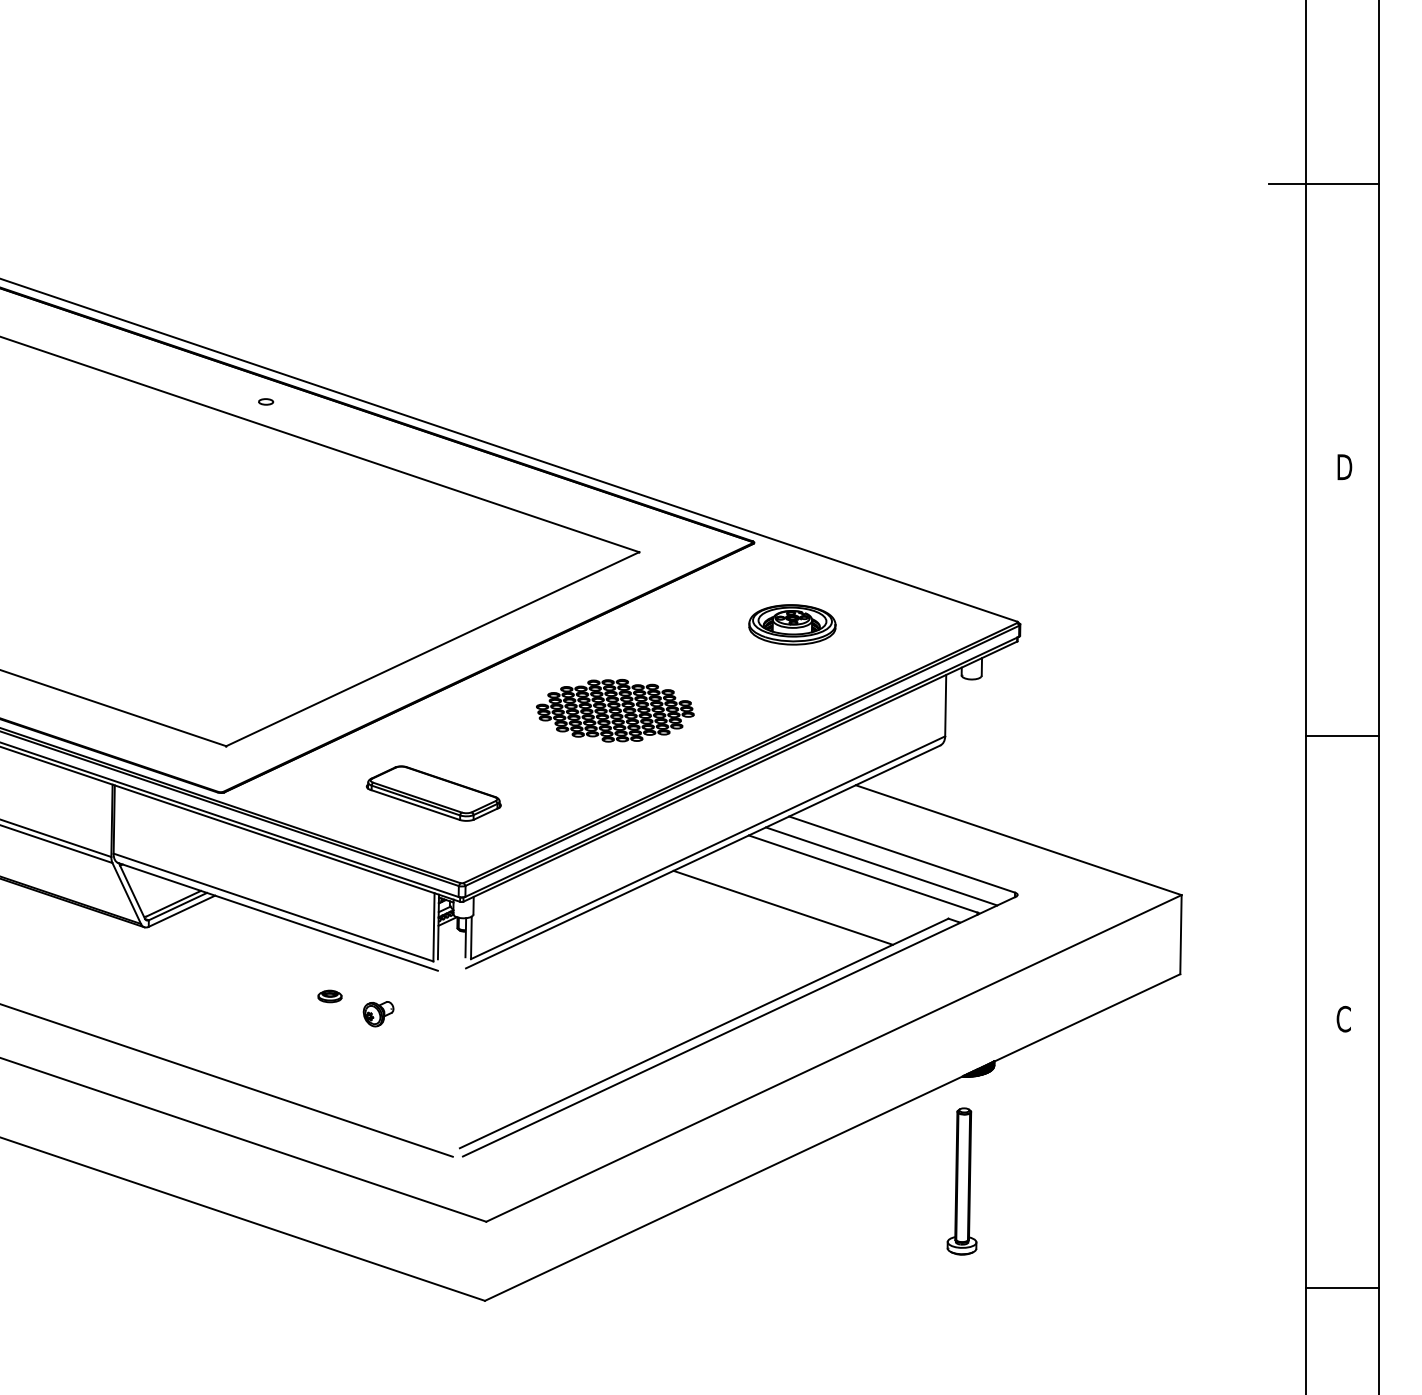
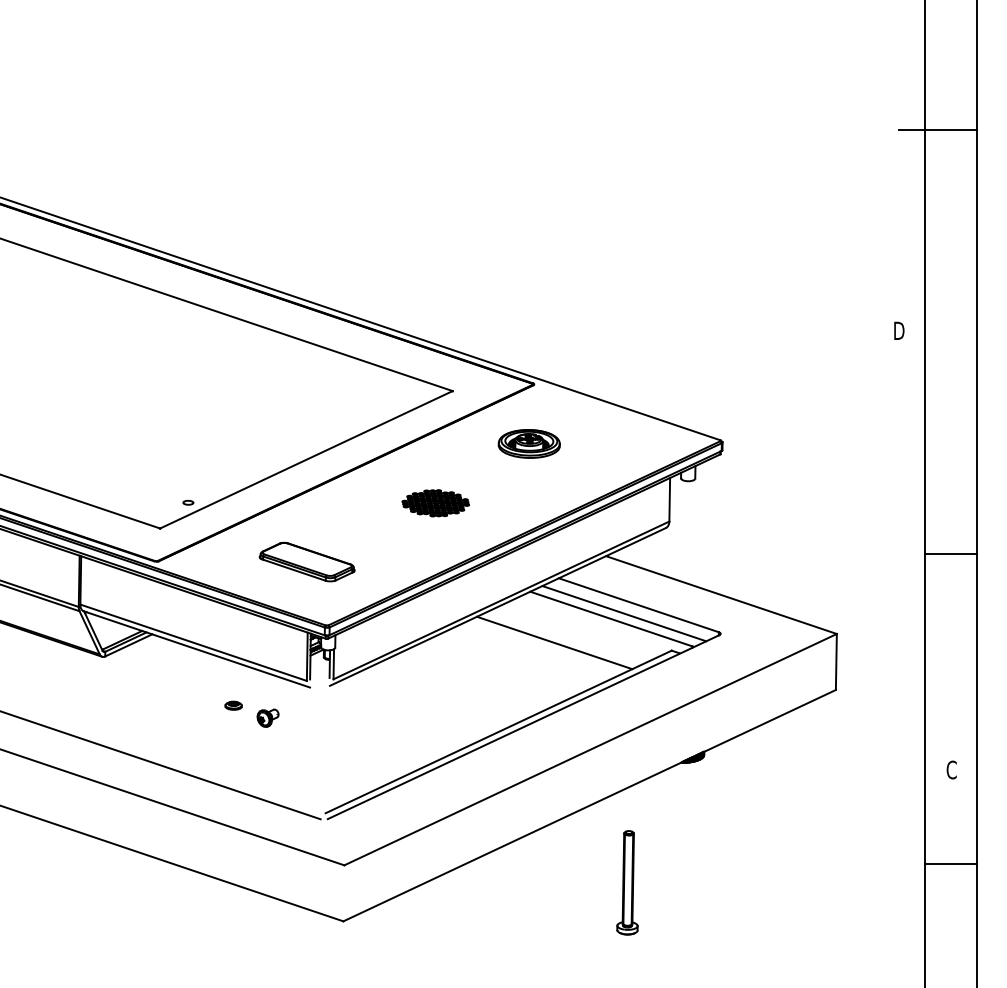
part: (266, 401) -> (188, 502), moved
text: (1344, 466) -> (899, 330), moved
part: (792, 624) -> (529, 443), moved
part: (615, 710) -> (435, 503), size x0.6
line: (1342, 736) -> (950, 554), moved
text: (1343, 1019) -> (951, 770), moved
part: (961, 1181) -> (627, 882), moved
line: (1342, 1288) -> (950, 864), moved

